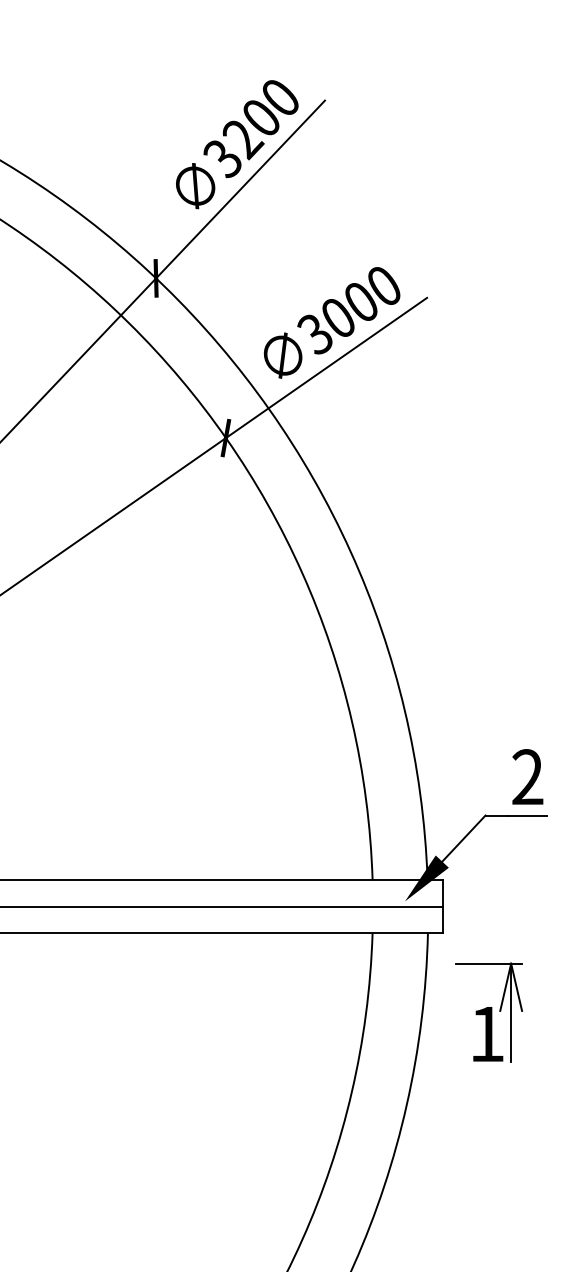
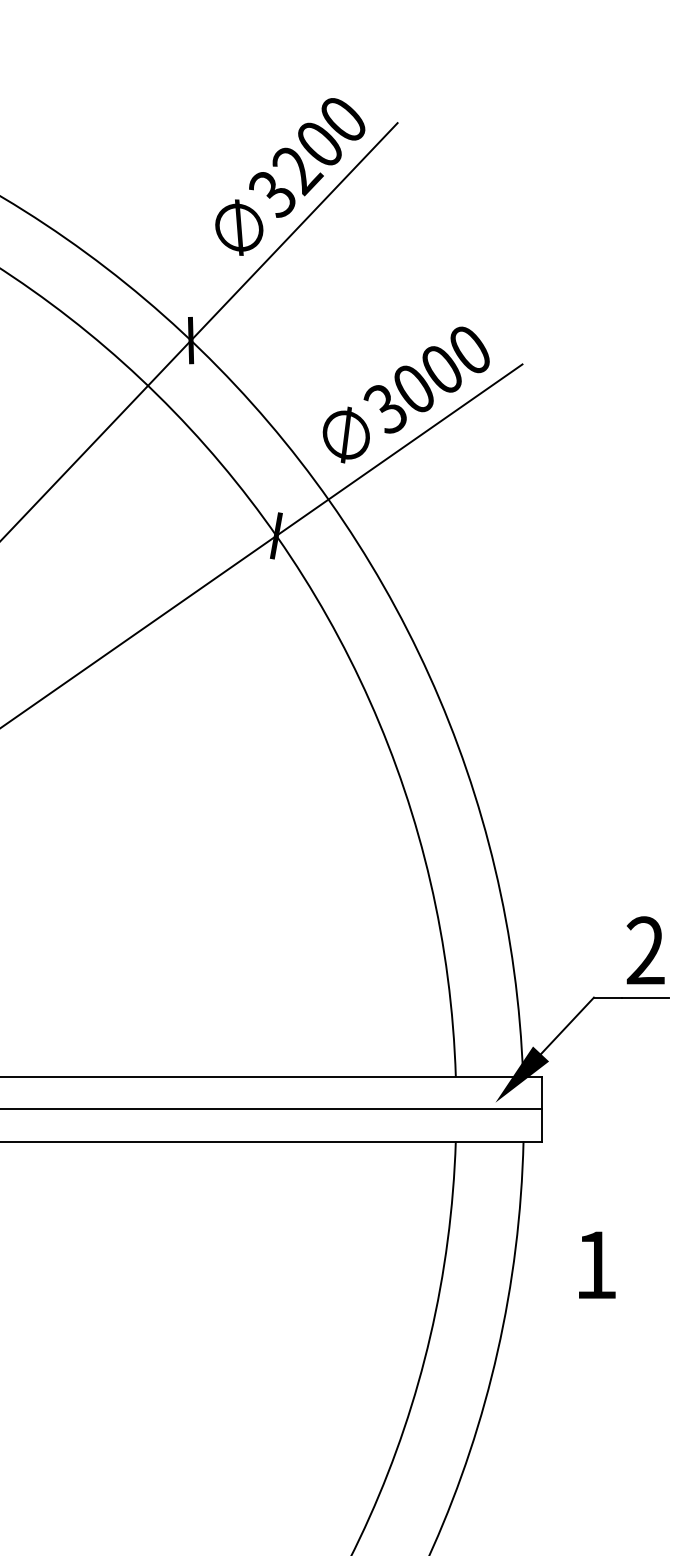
part: (499, 1011) -> (611, 1237), removed

